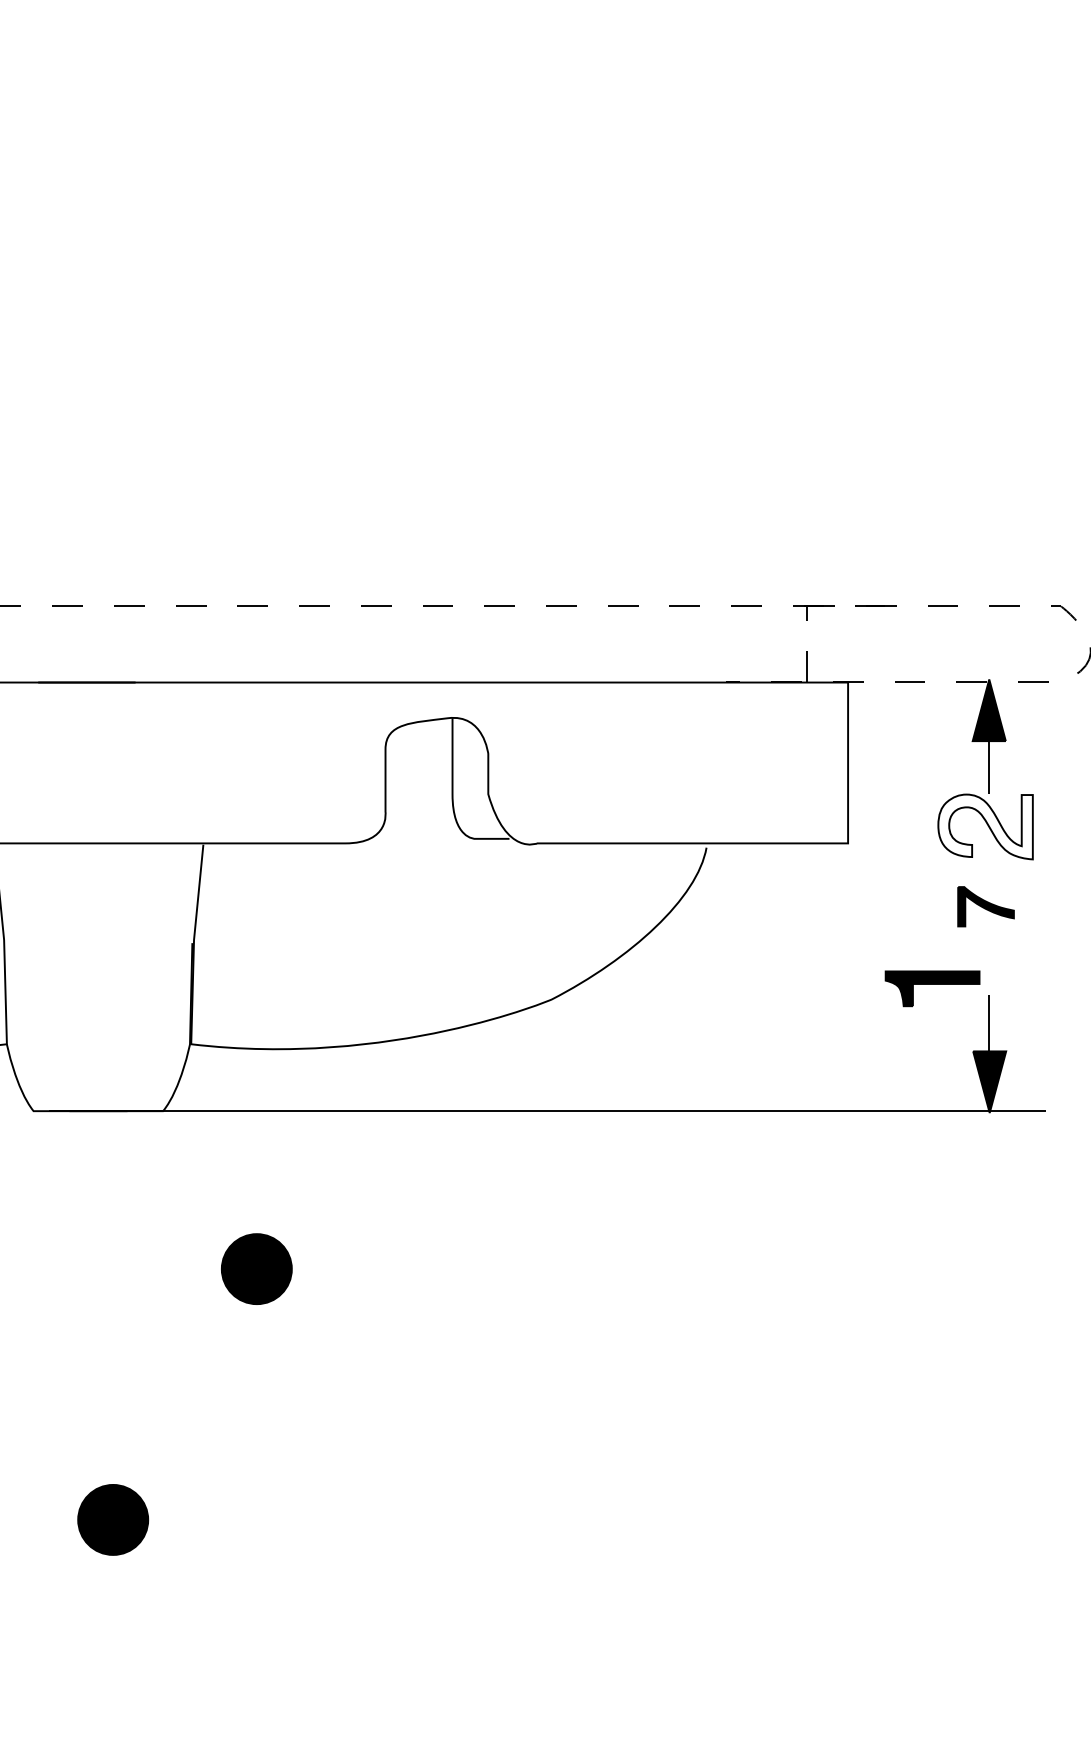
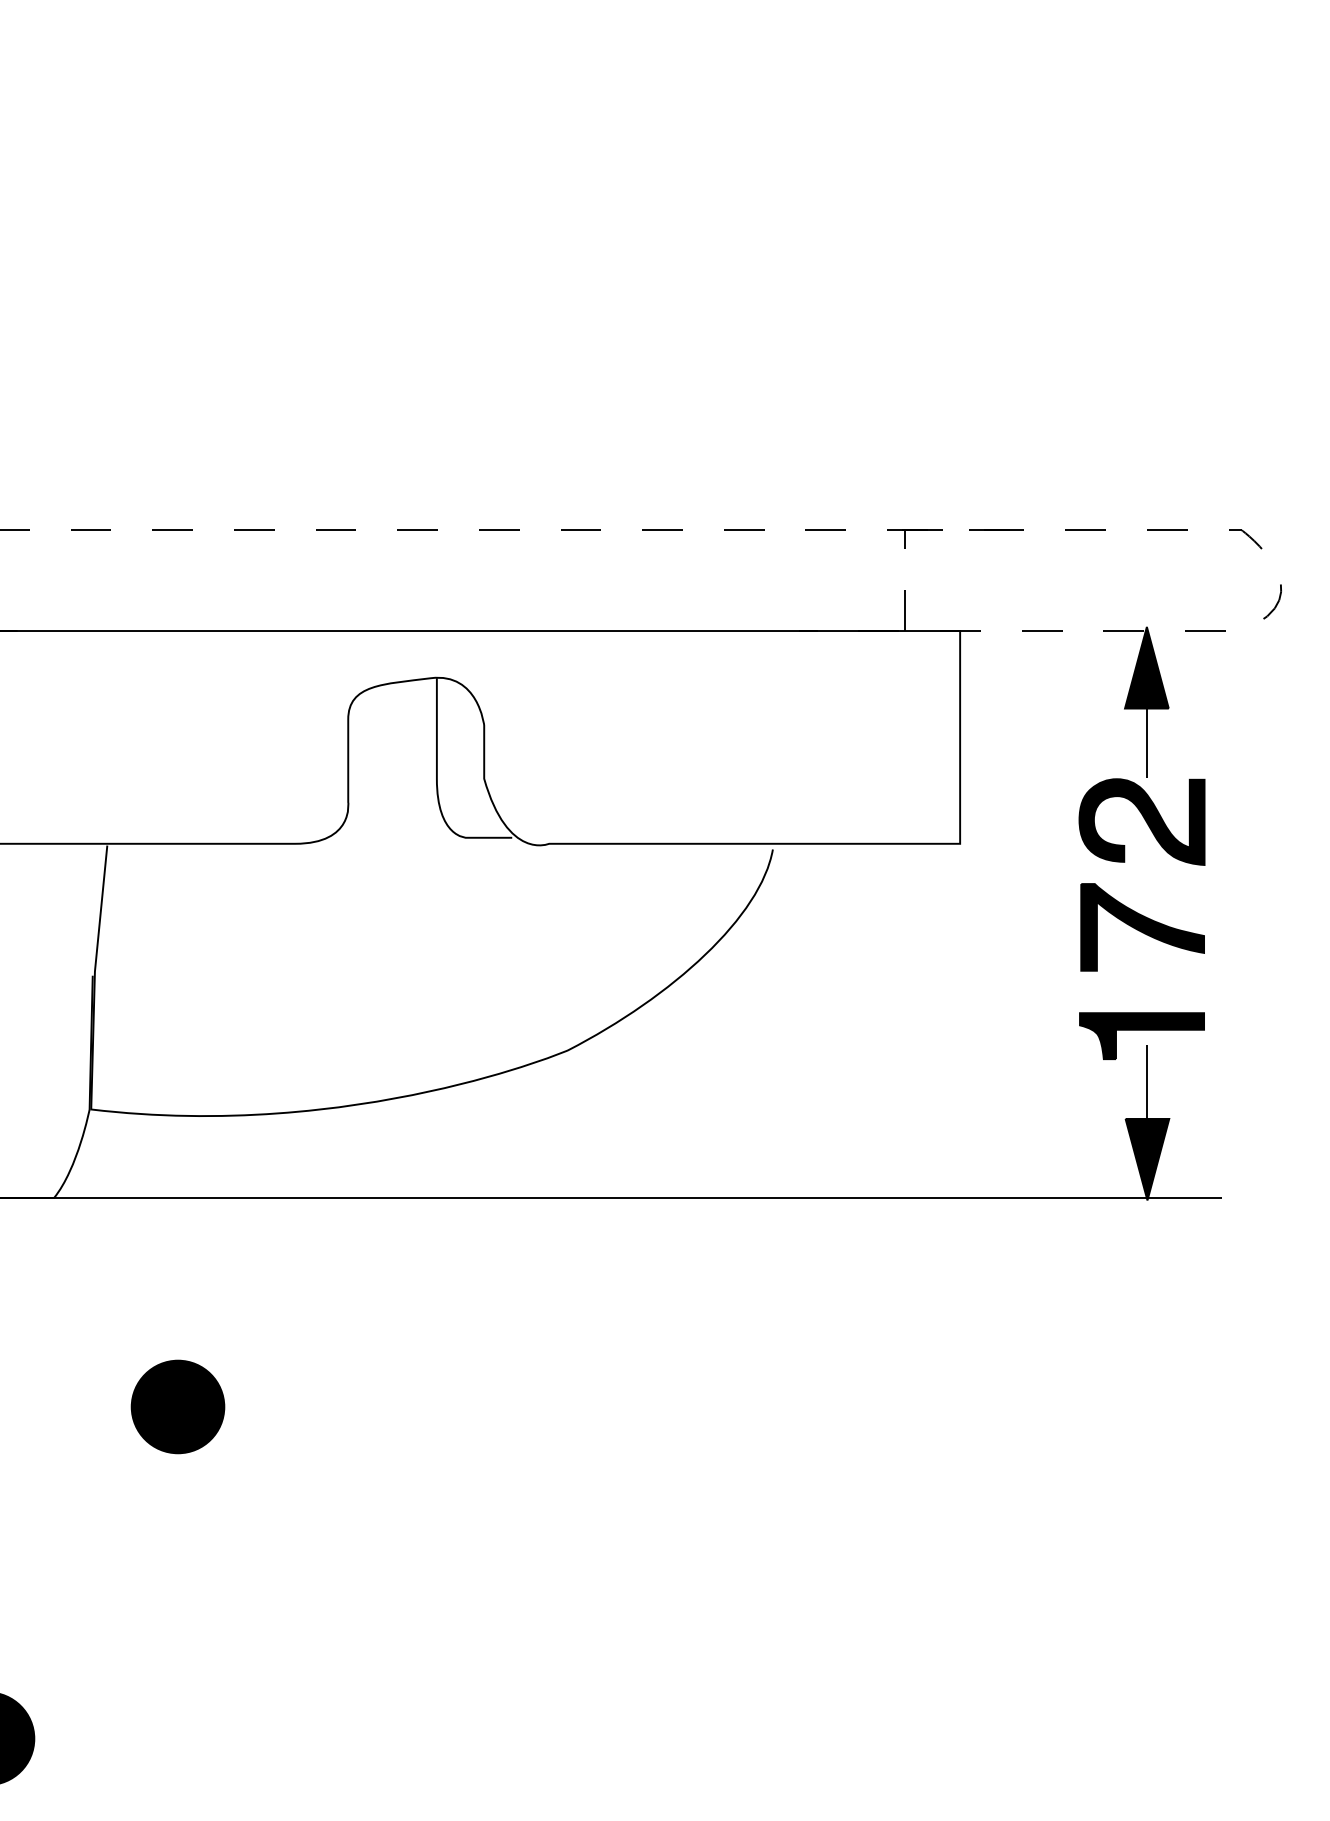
fill: (985, 826) -> (1141, 821), added
part: (985, 906) -> (1141, 927), size x1.67
part: (932, 988) -> (1141, 1035), moved

